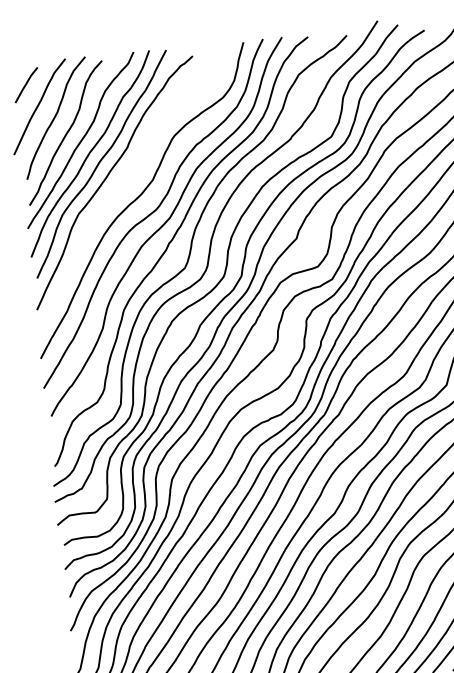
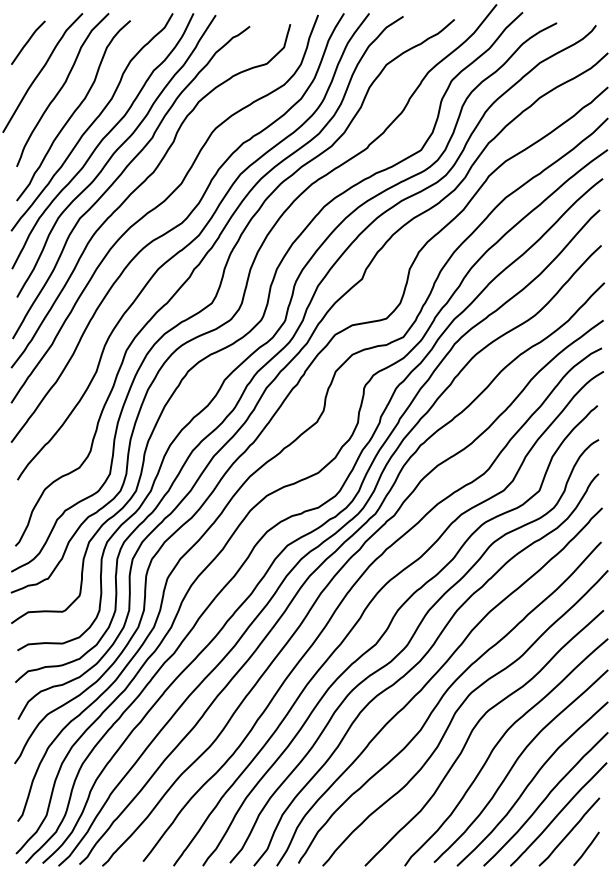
curve: (122, 185) -> (140, 186), added

